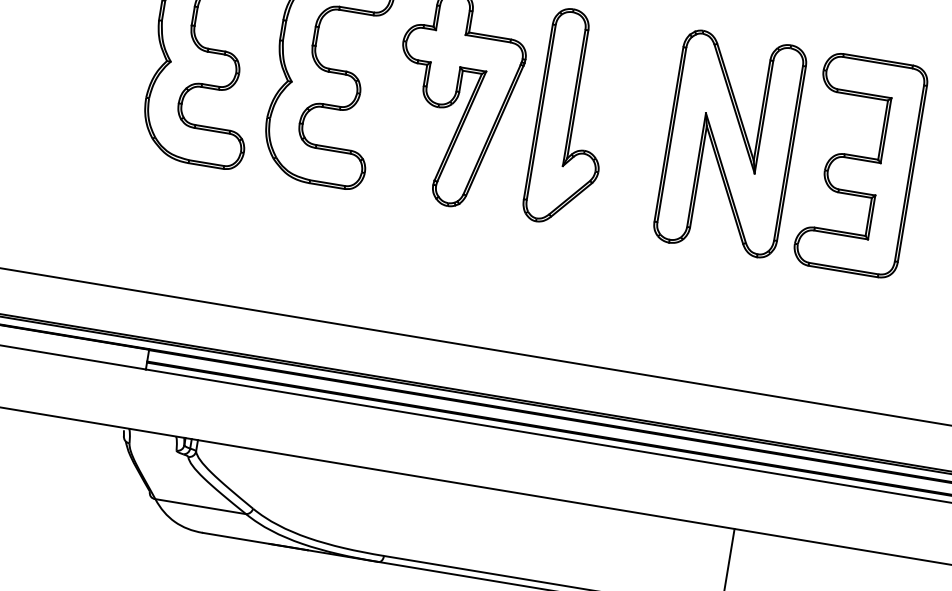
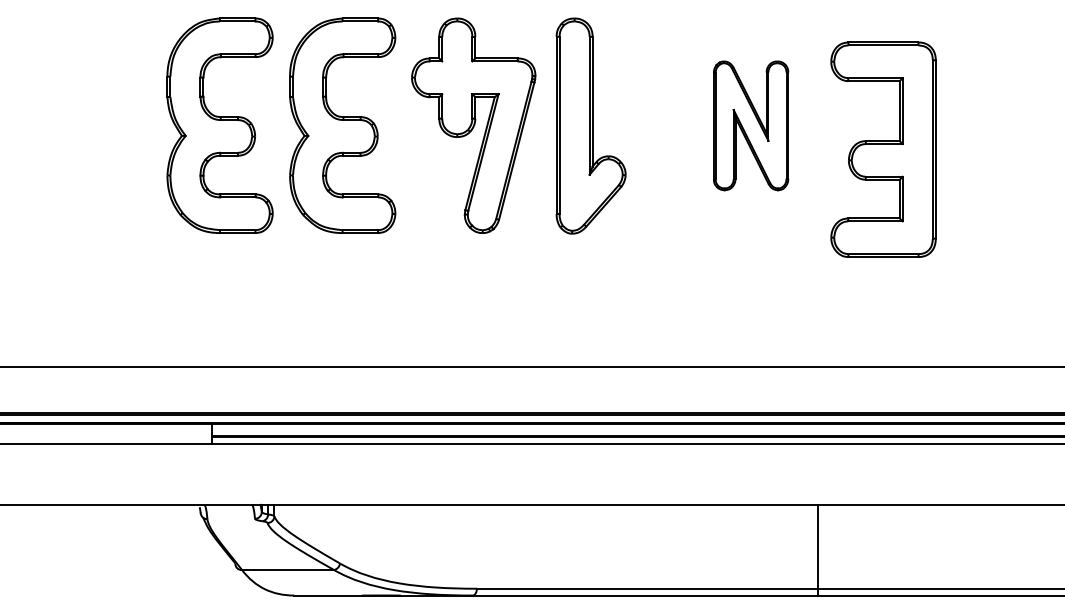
part: (729, 143) -> (750, 125), size x0.6
part: (860, 165) -> (883, 149), moved

